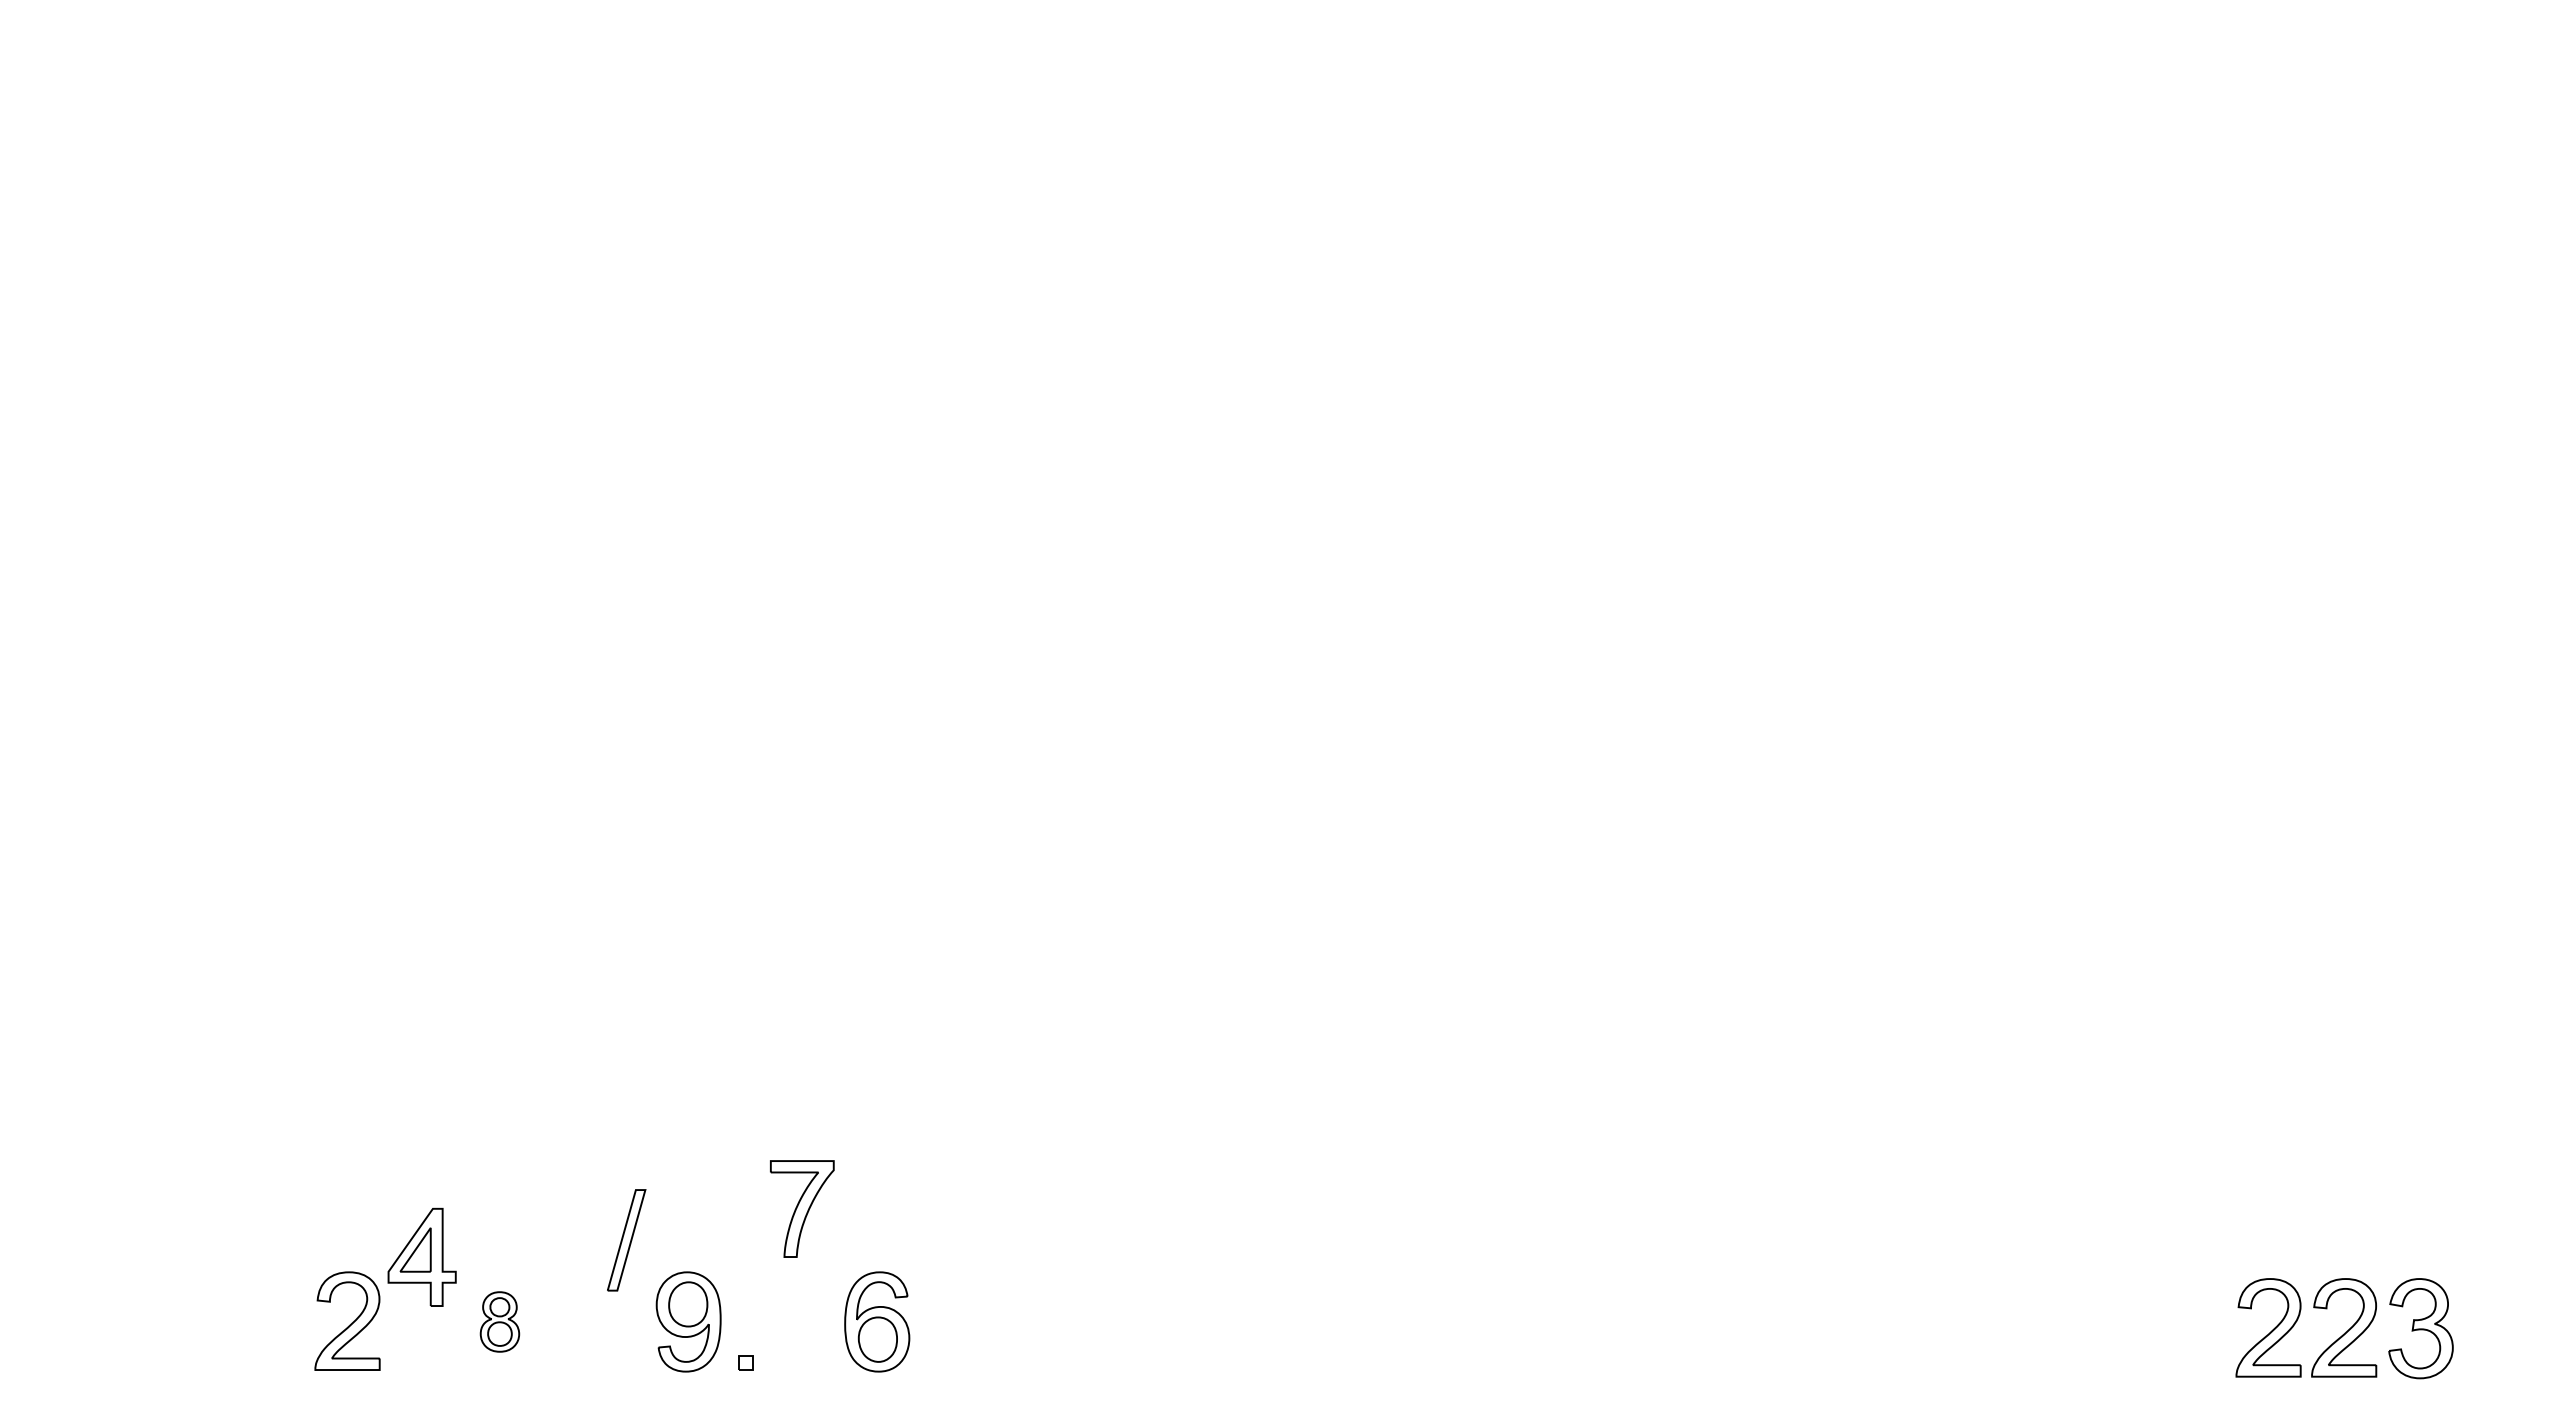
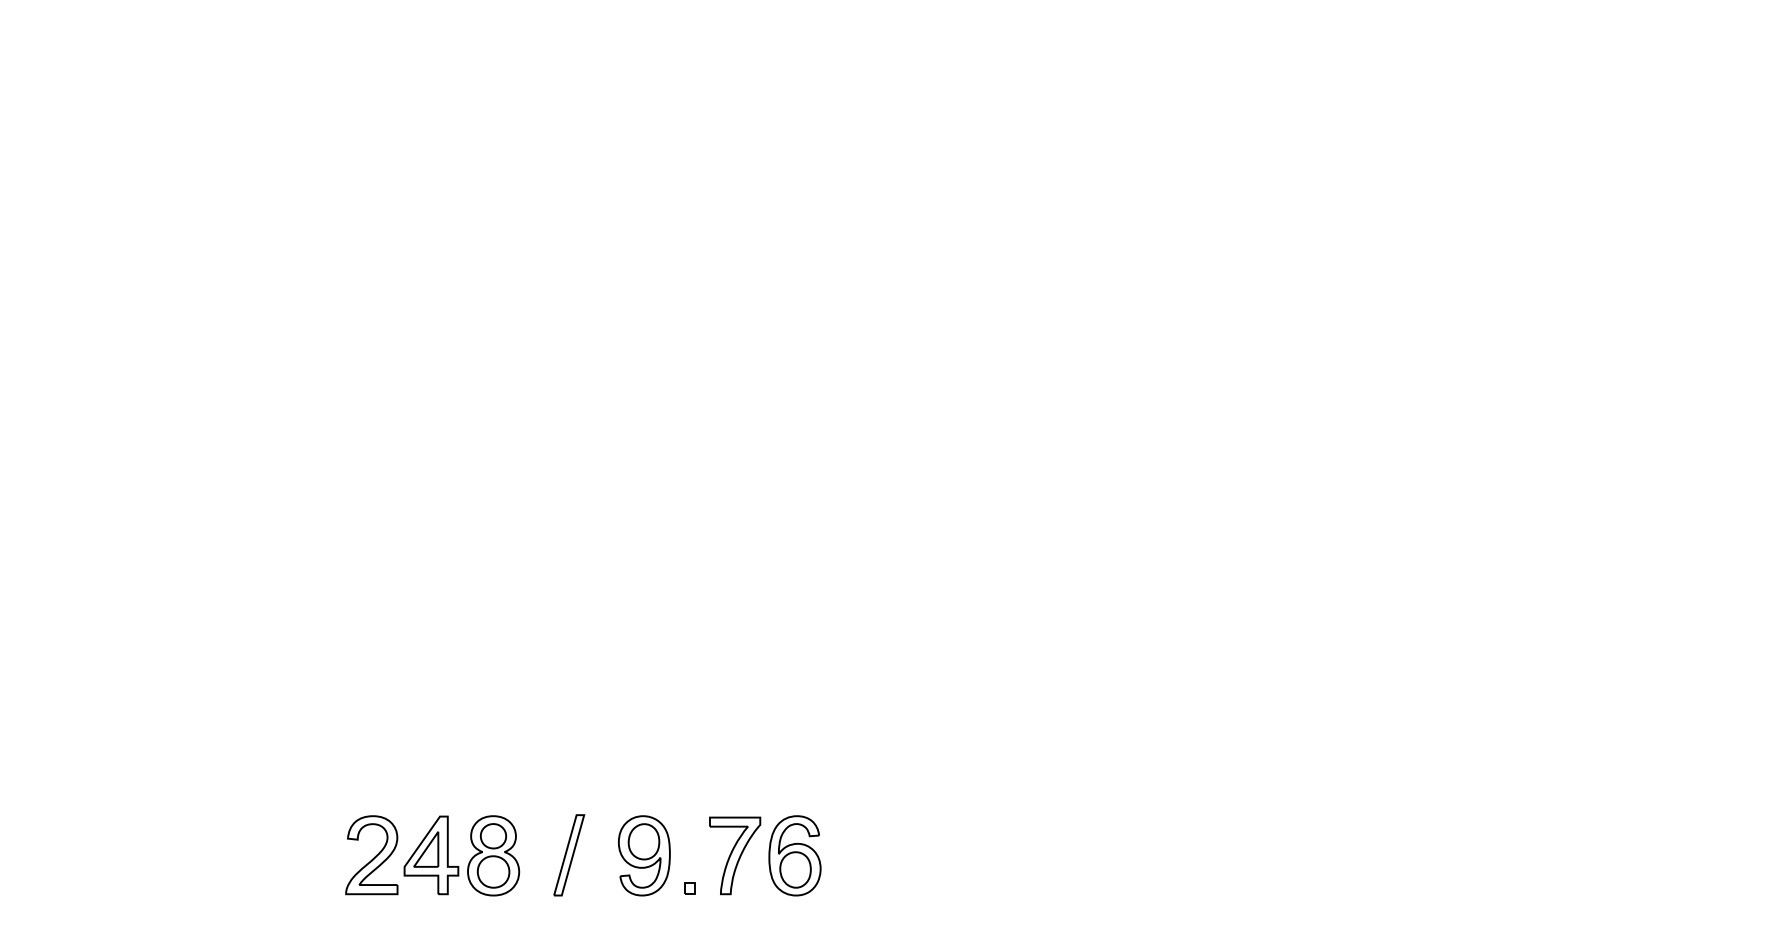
part: (802, 1208) -> (735, 855), moved
part: (626, 1240) -> (569, 855), moved
part: (421, 1256) -> (430, 854), moved
part: (499, 1321) -> (493, 855), size x1.67

